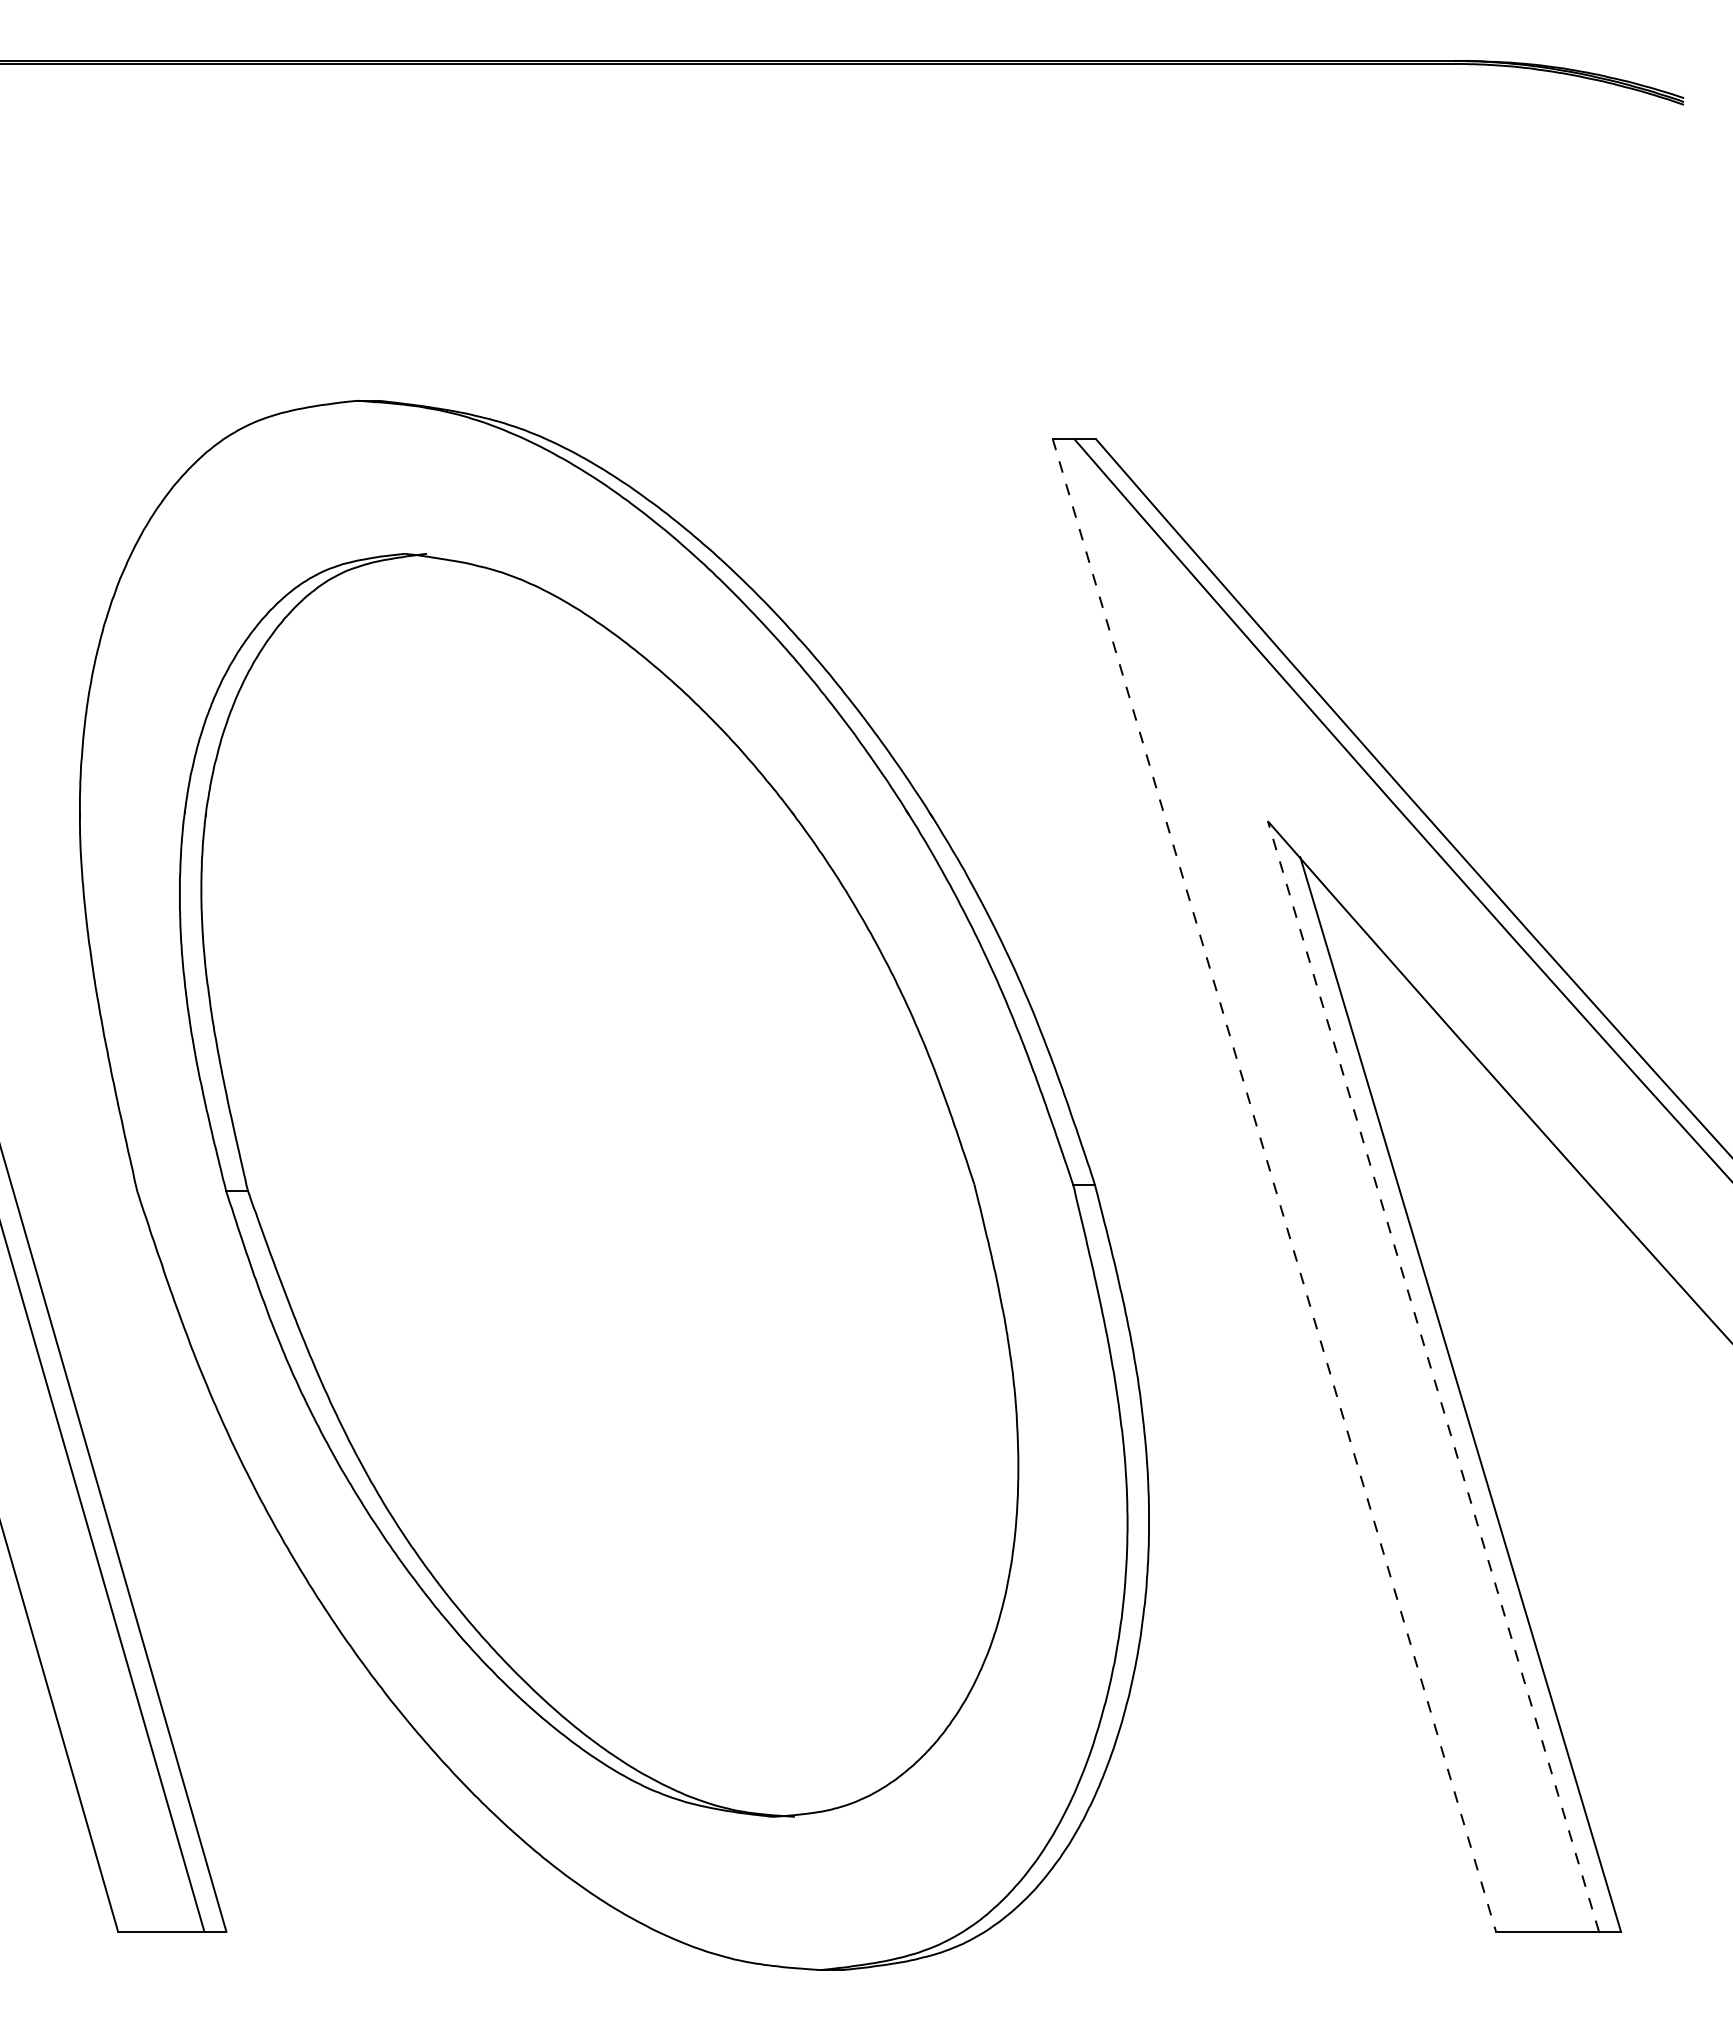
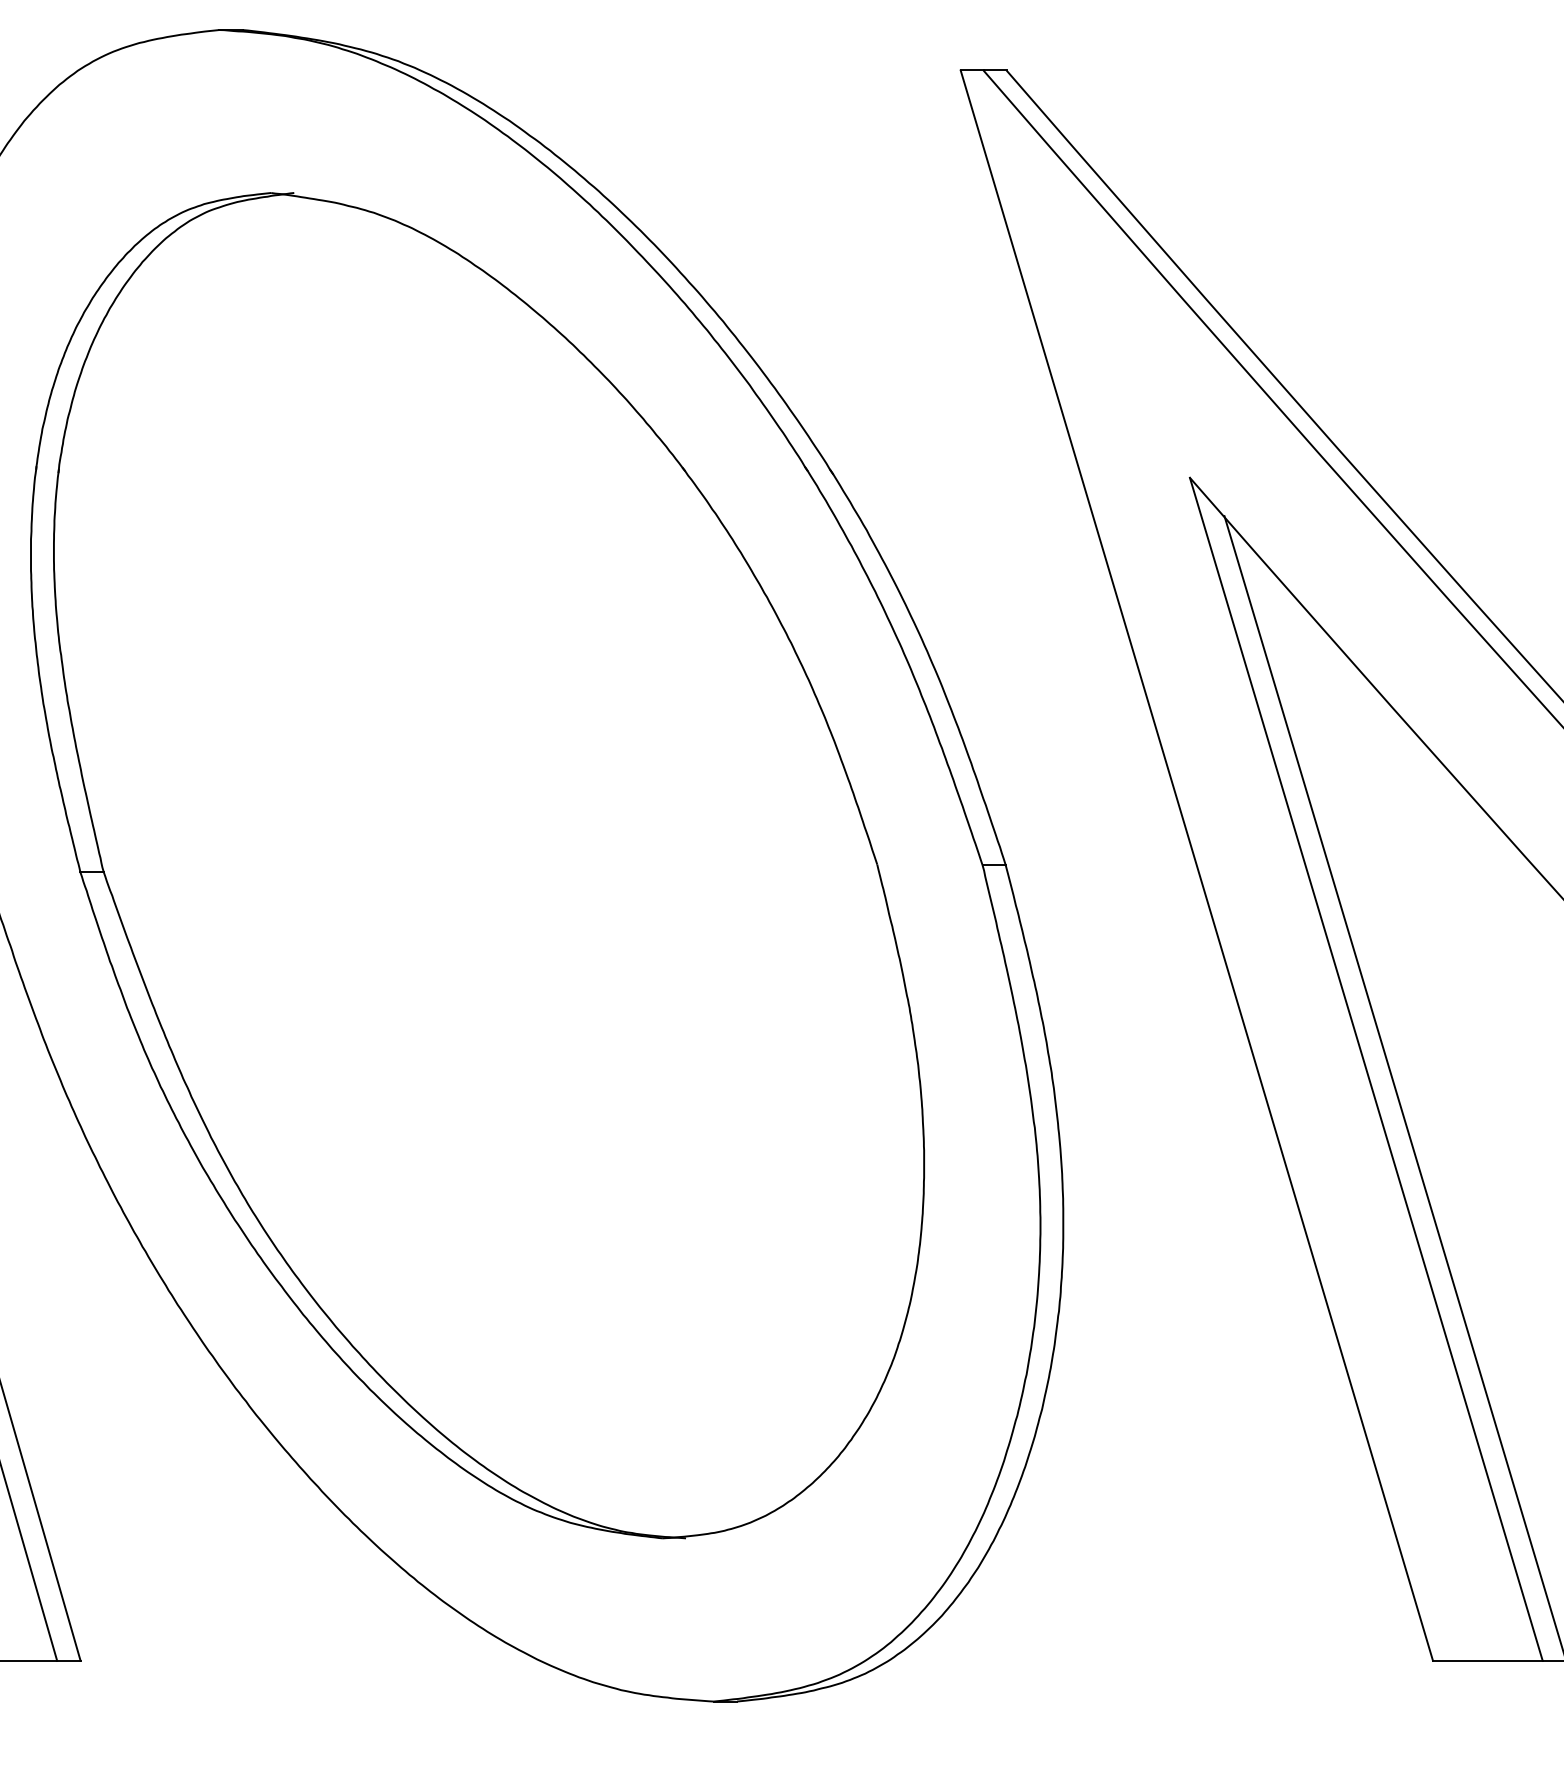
line: (1274, 1185) -> (1197, 865), dashed -> solid
line: (1433, 1376) -> (1366, 1069), dashed -> solid

